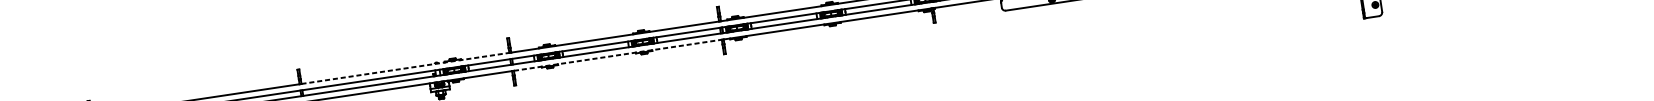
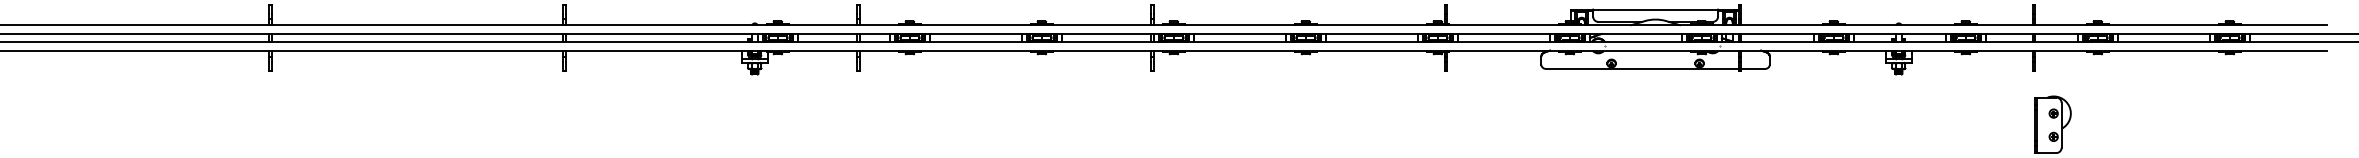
line: (618, 55) -> (1005, 50), dashed -> solid
line: (405, 68) -> (711, 25), dashed -> solid

